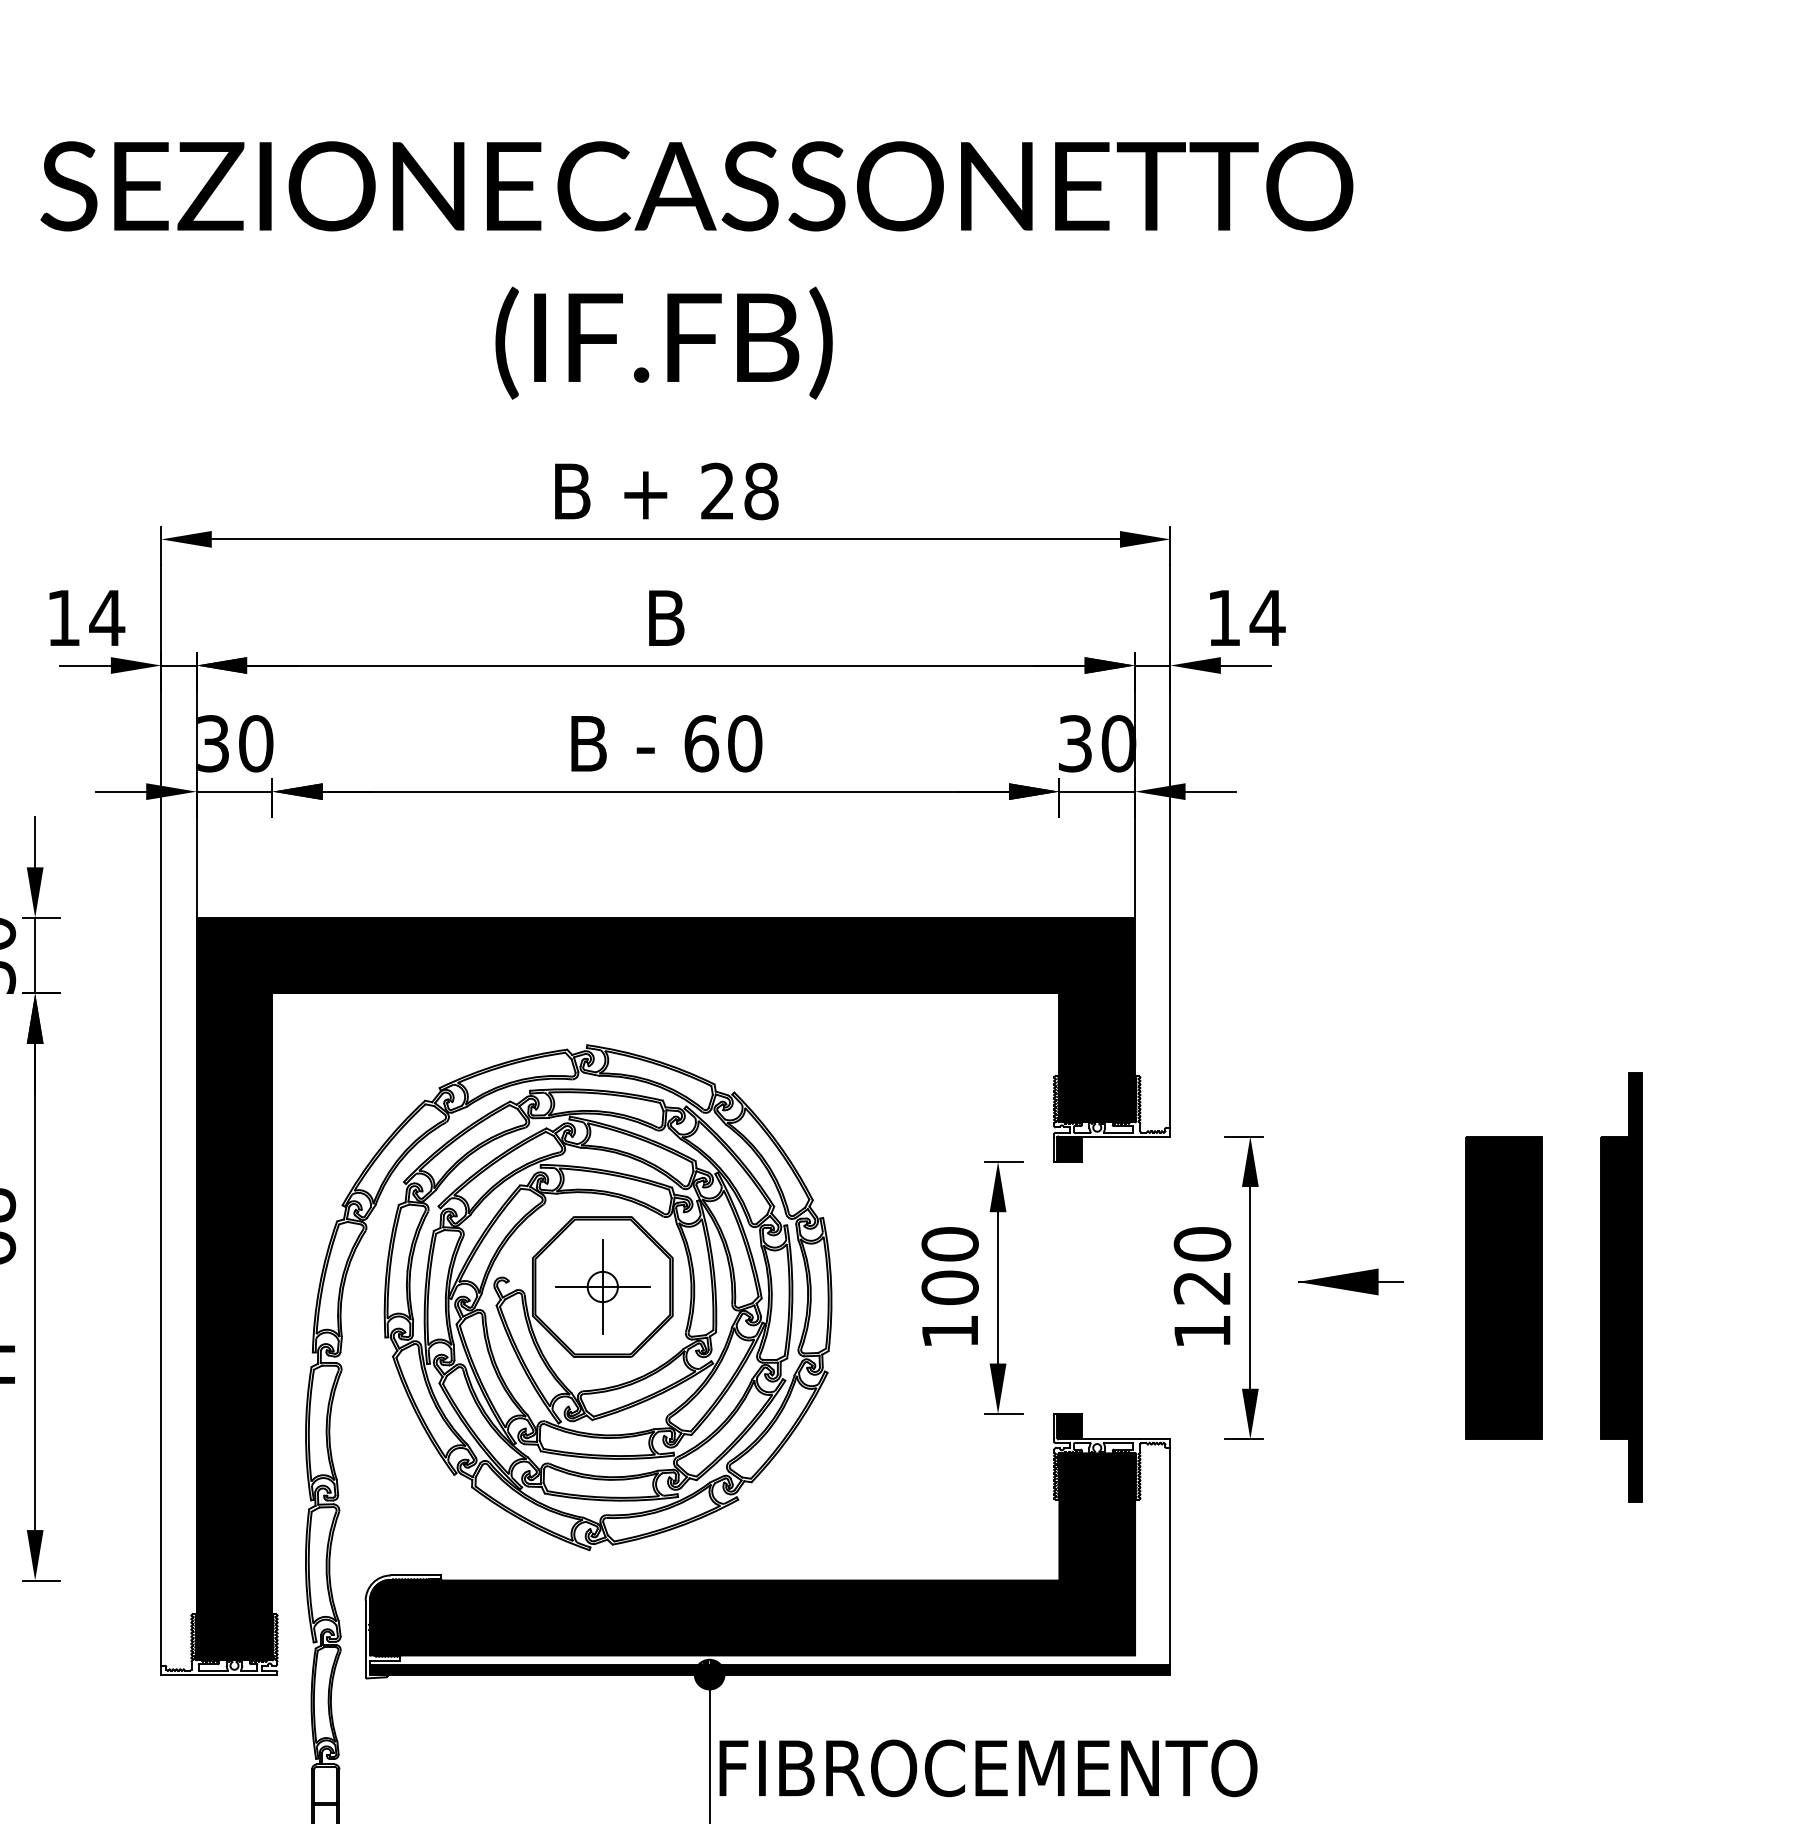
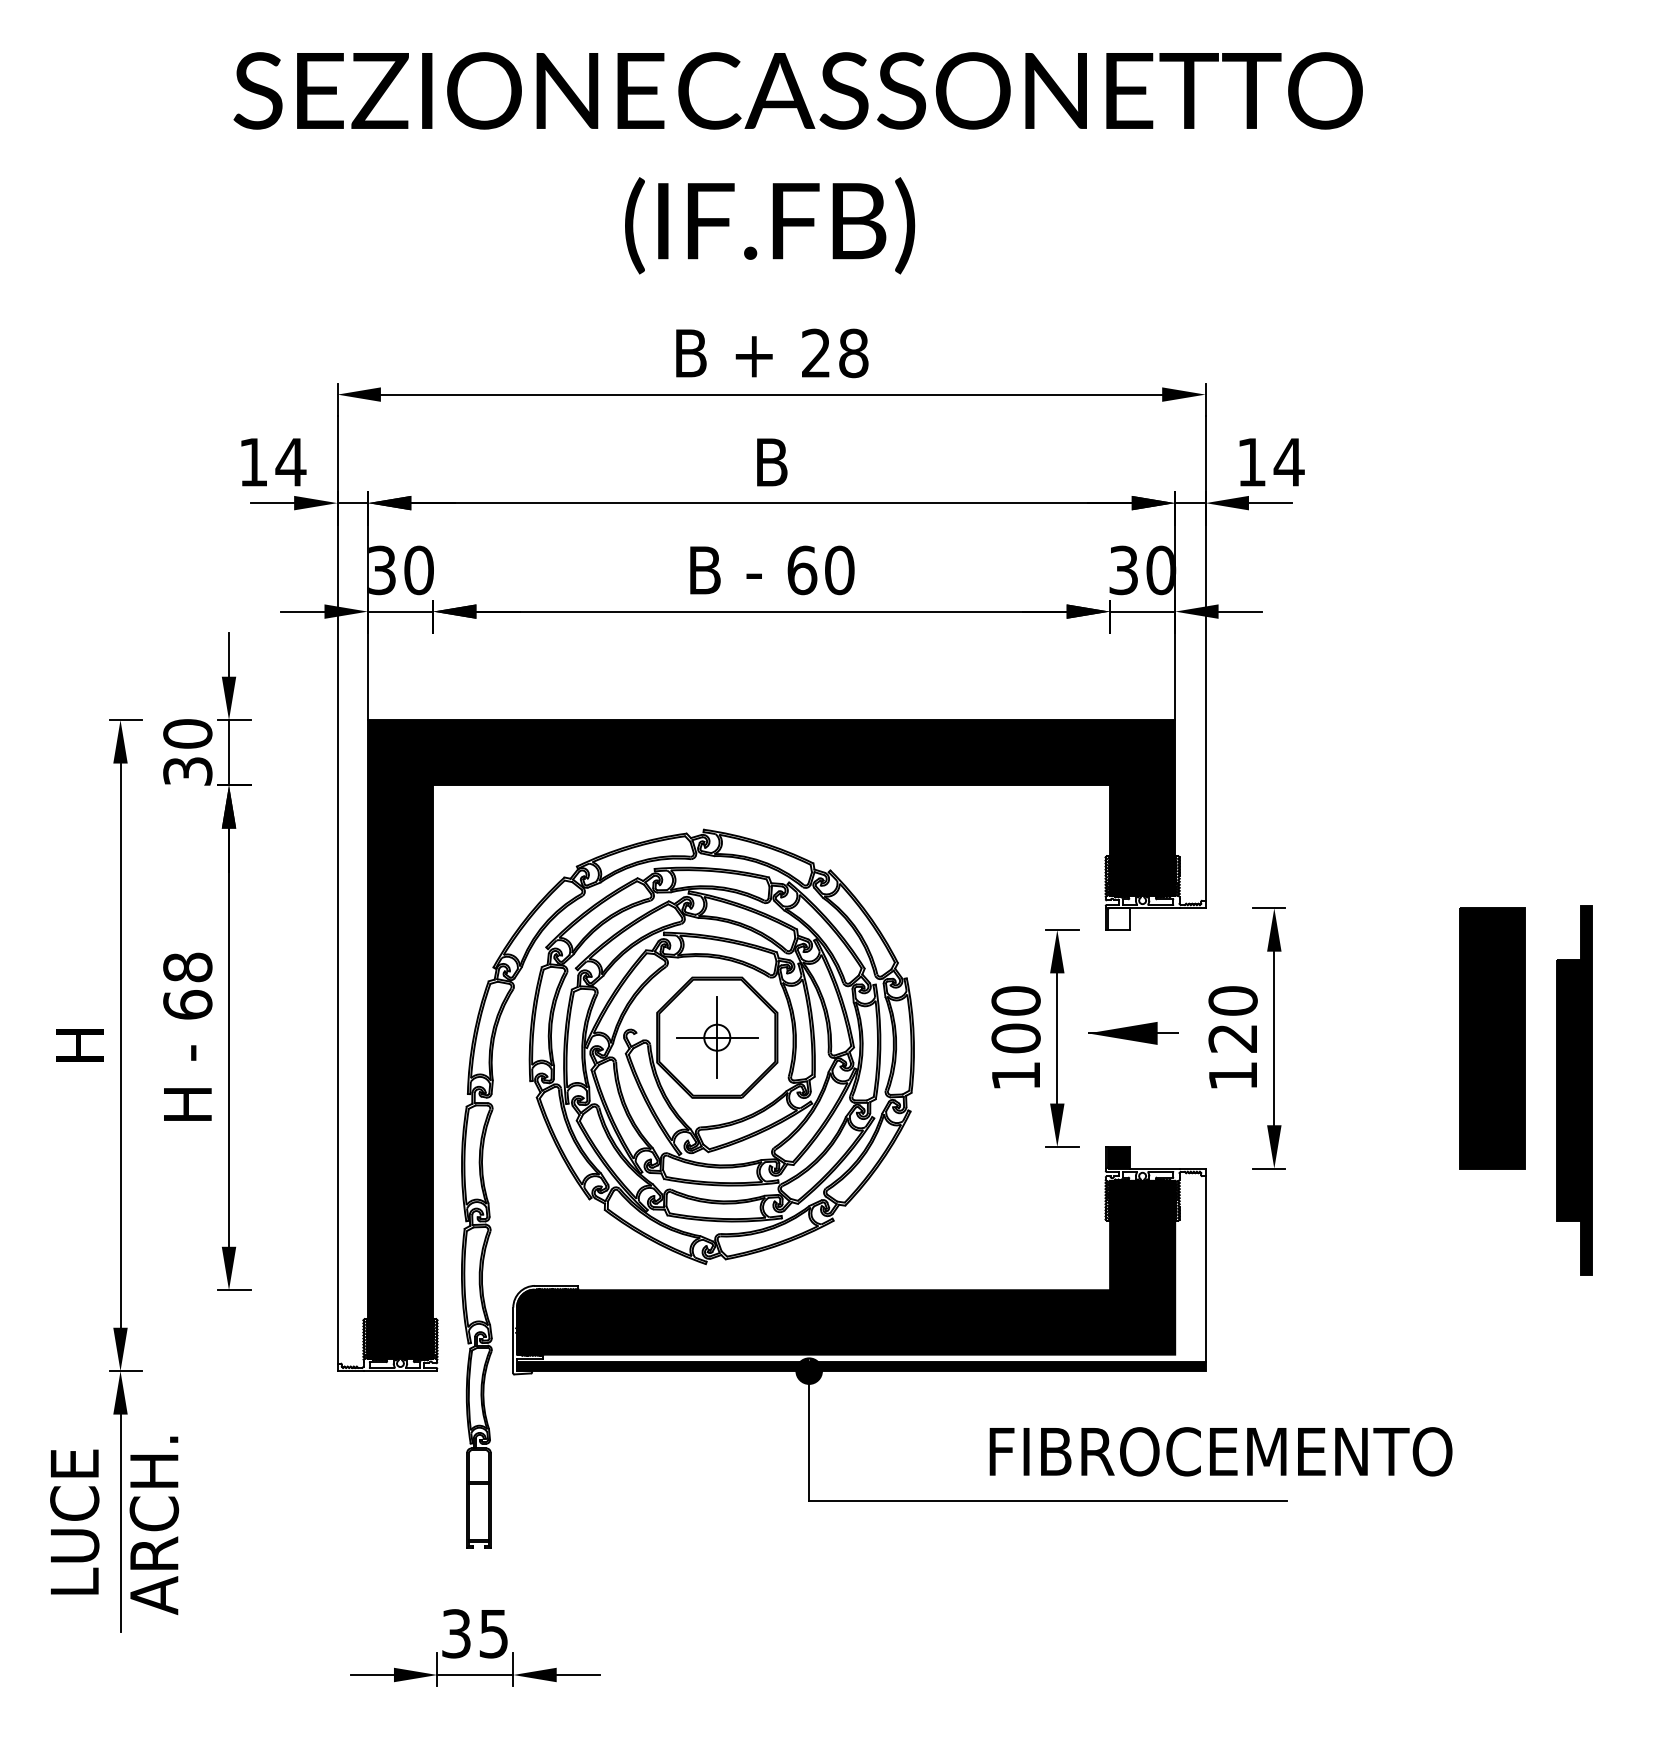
fill: (1069, 1148) -> (1118, 918), removed
part: (1350, 1282) -> (1133, 1033), moved
part: (1621, 1287) -> (1574, 1090), moved
text: (987, 1768) -> (1220, 1451), moved

